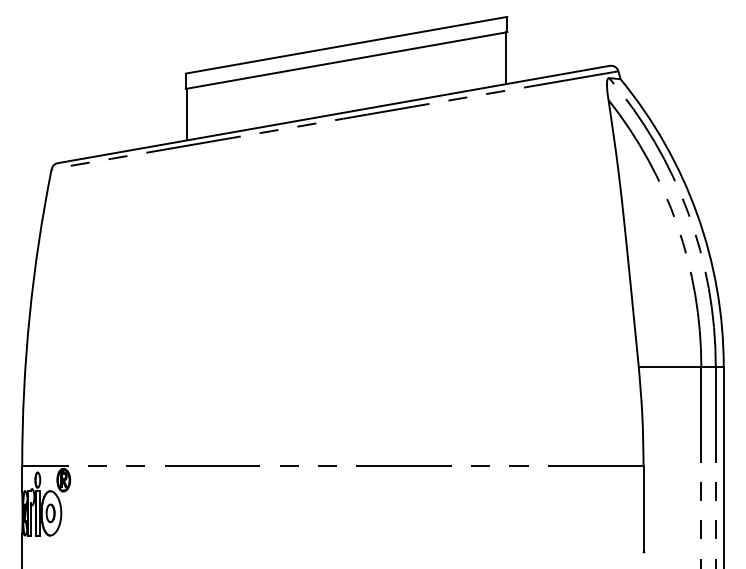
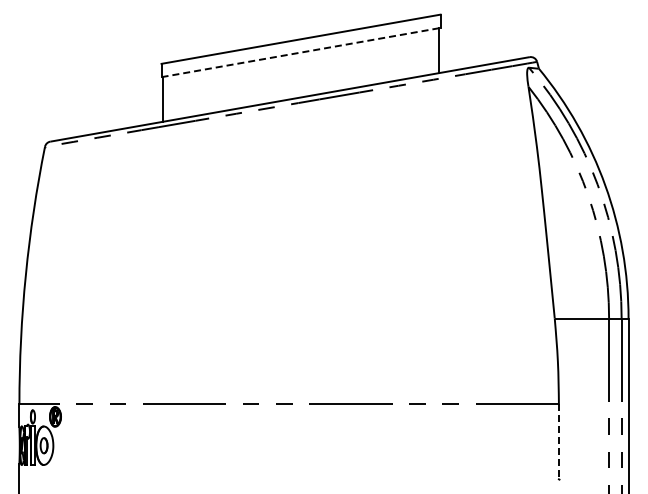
line: (347, 60) -> (301, 52), solid -> dashed
line: (643, 509) -> (558, 442), solid -> dashed

